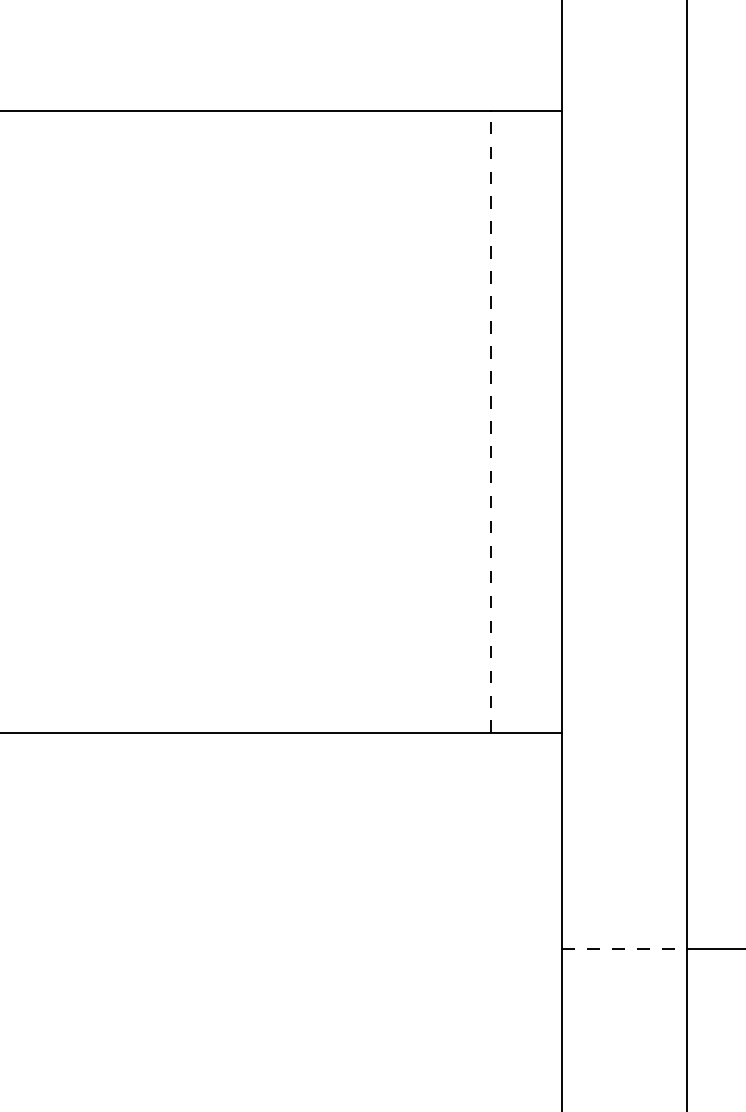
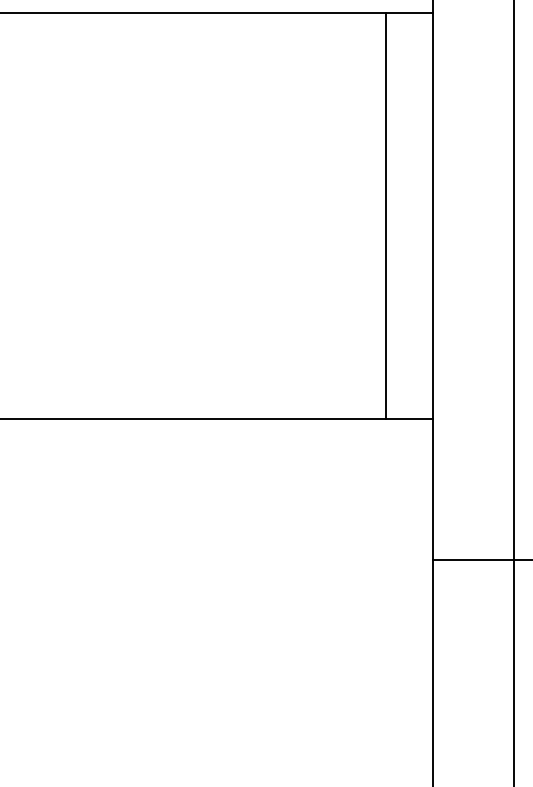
line: (490, 421) -> (385, 215), dashed -> solid
line: (625, 948) -> (473, 559), dashed -> solid

